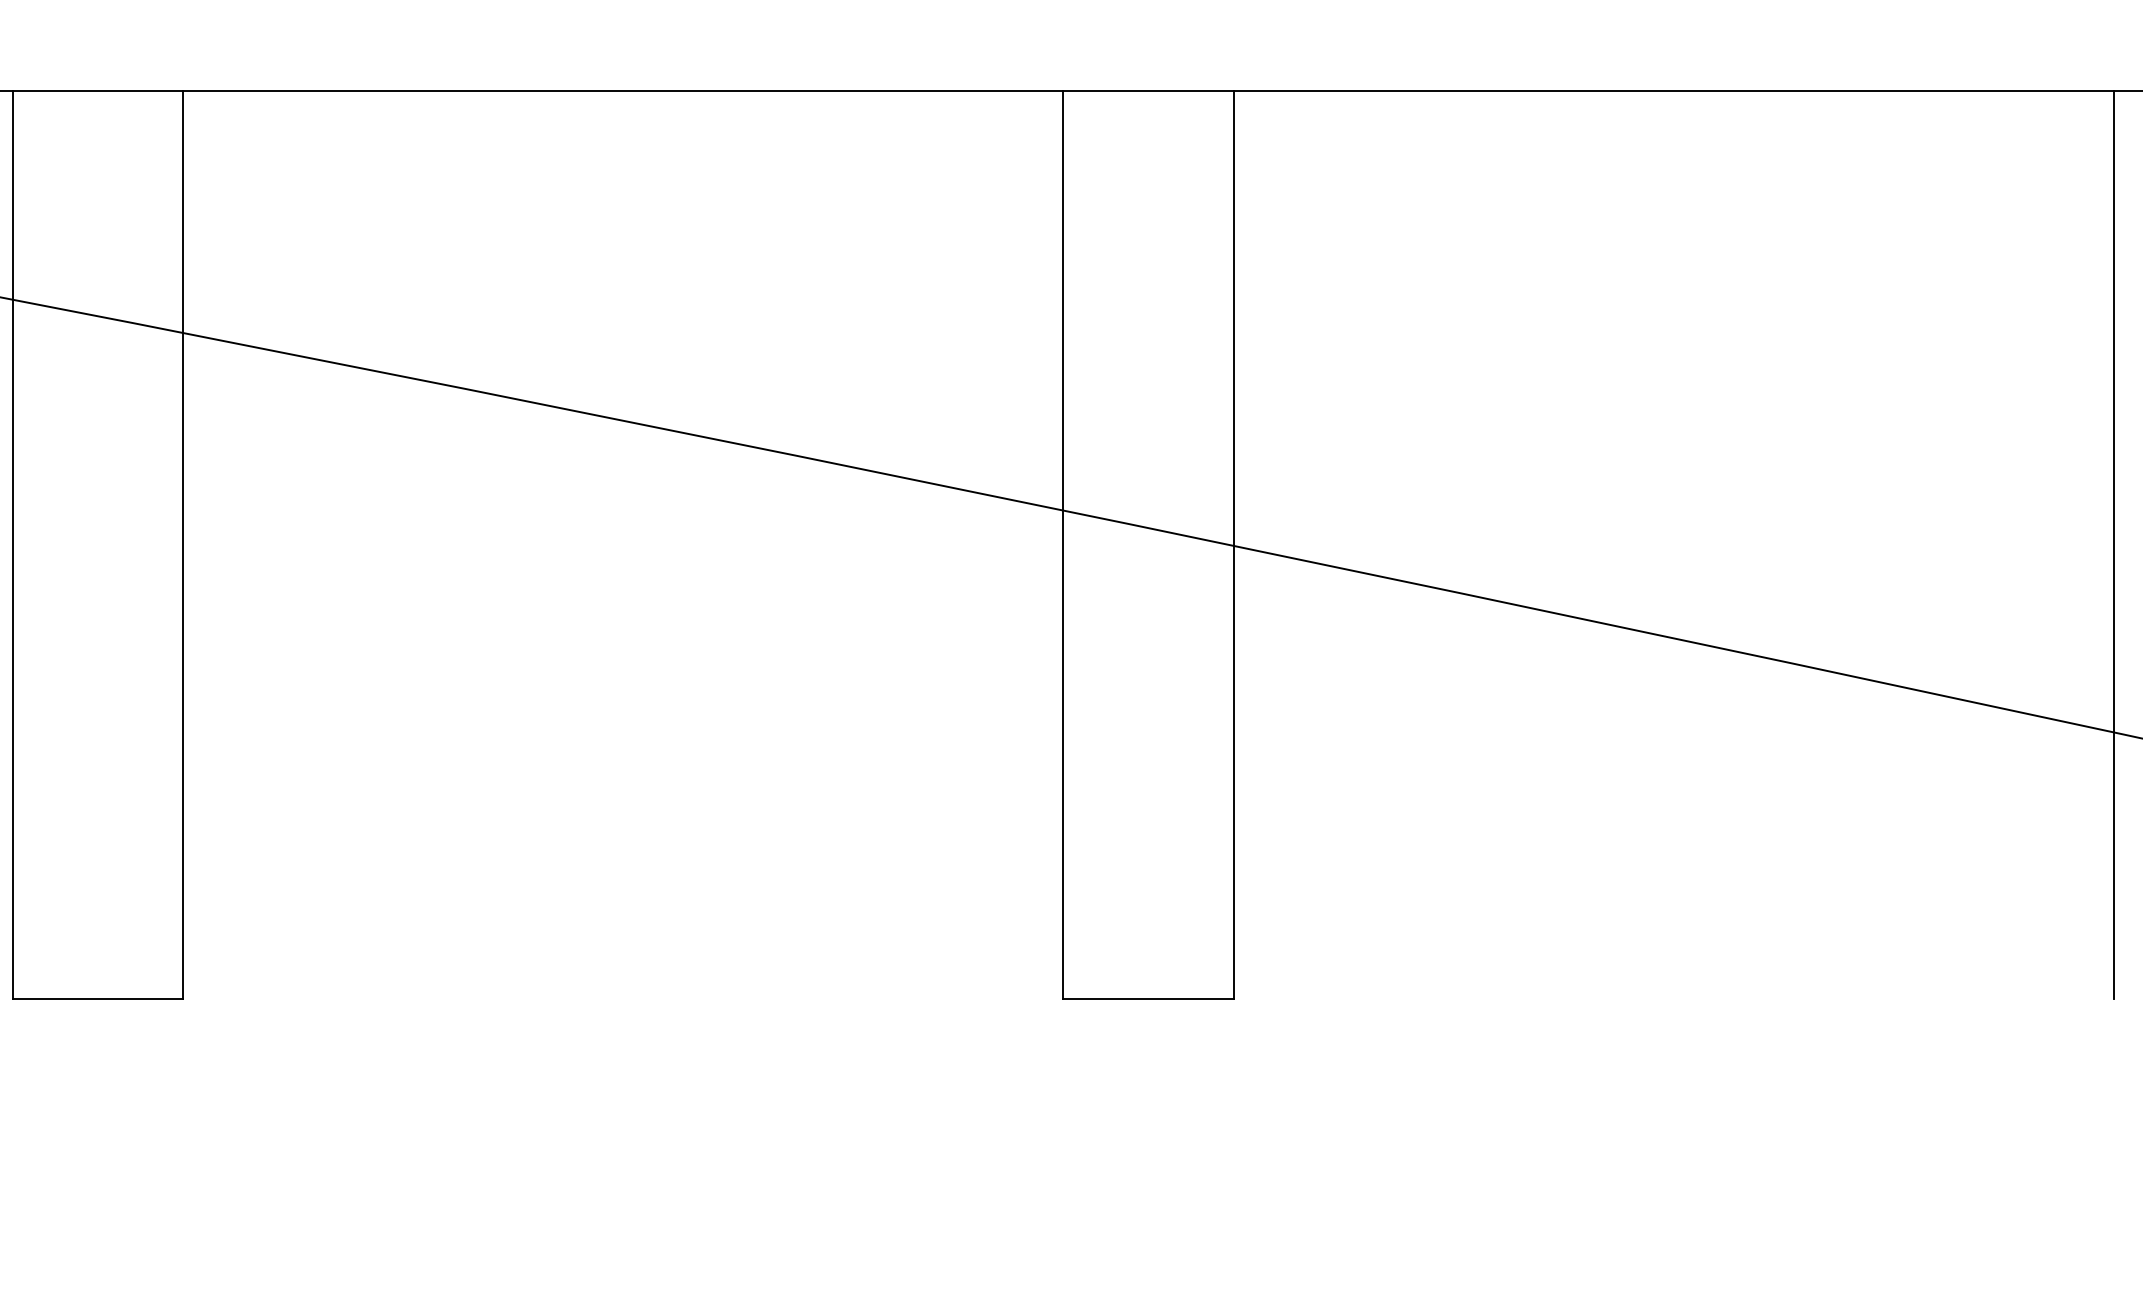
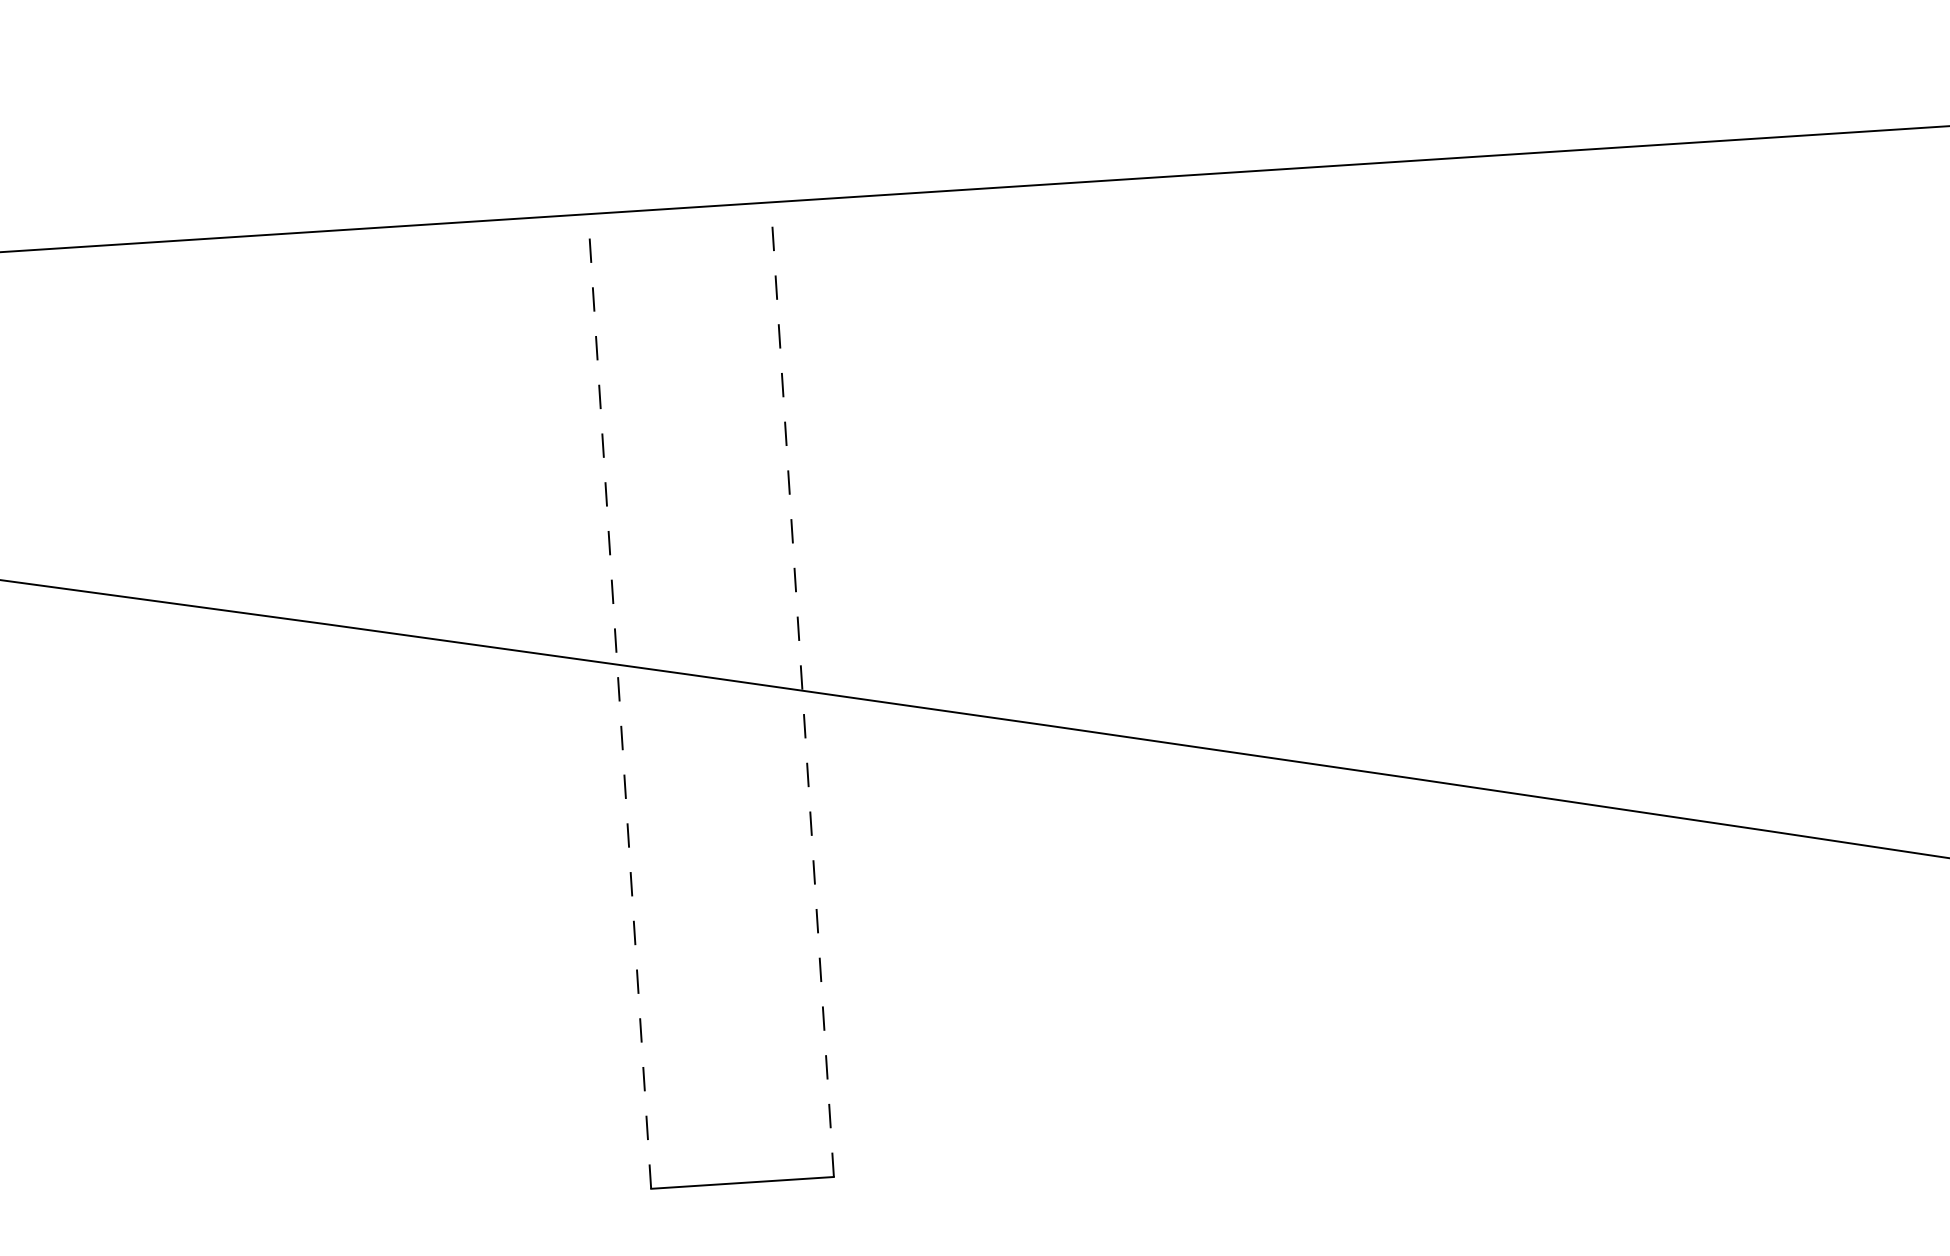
line: (1063, 544) -> (619, 701), solid -> dashed
line: (1233, 544) -> (802, 689), solid -> dashed
line: (2113, 544) -> (1746, 628), removed

